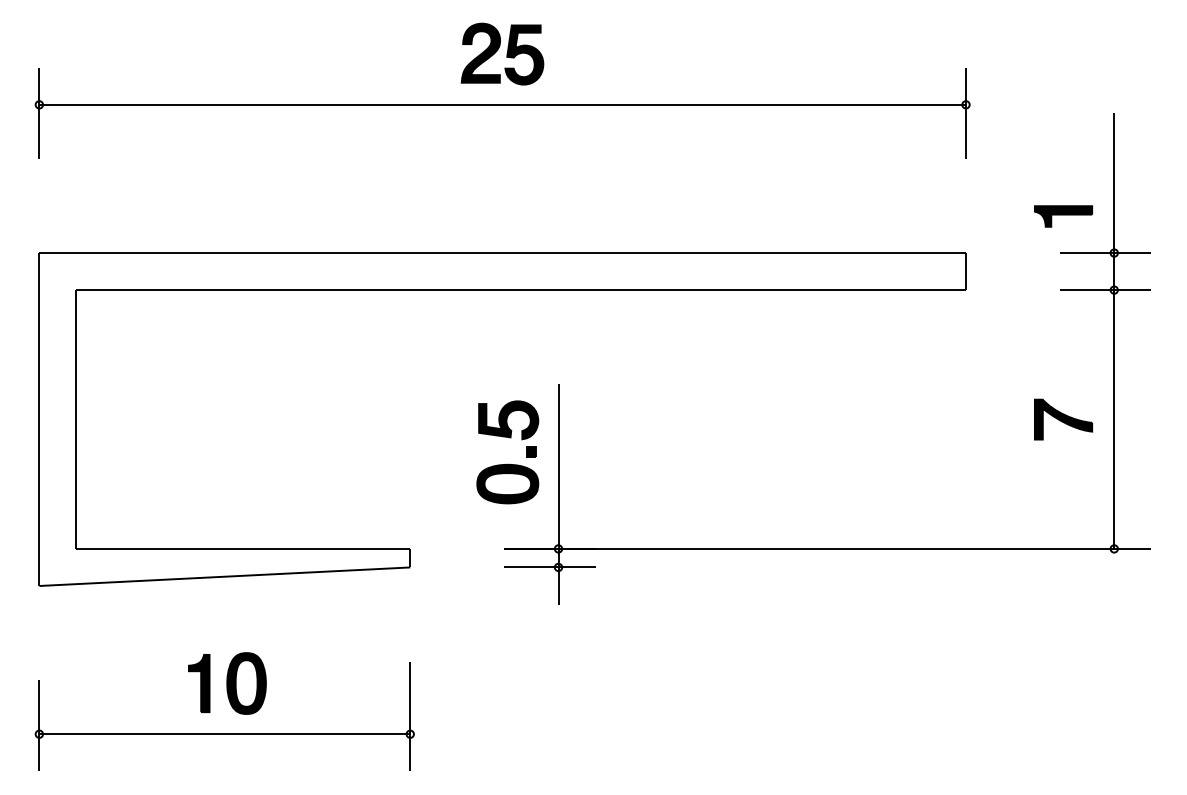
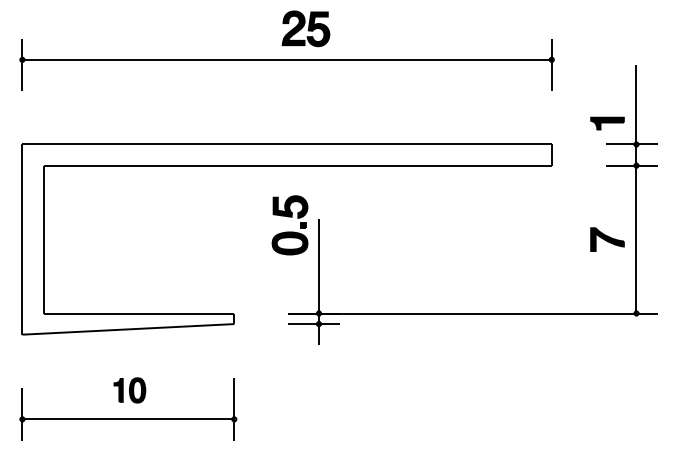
part: (501, 53) -> (305, 28), moved
part: (506, 452) -> (289, 225), moved
part: (226, 683) -> (129, 390), size x0.7

